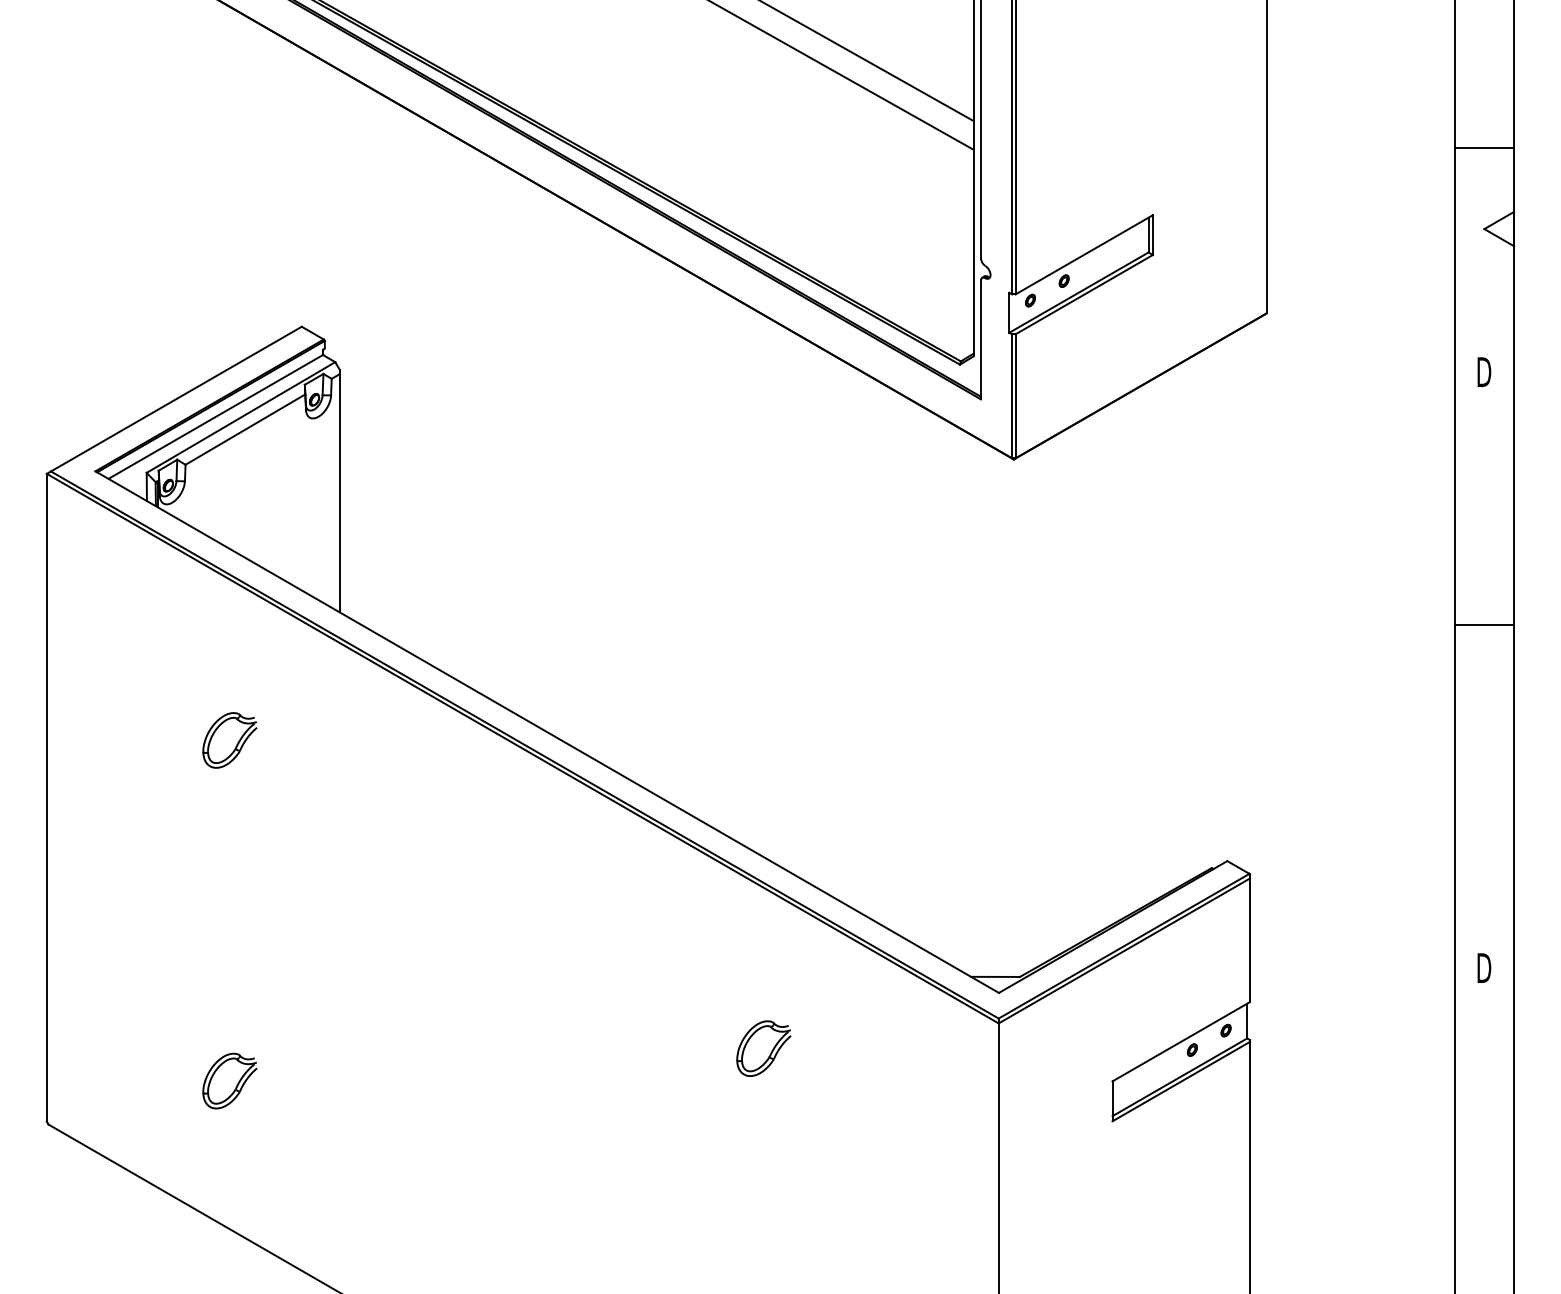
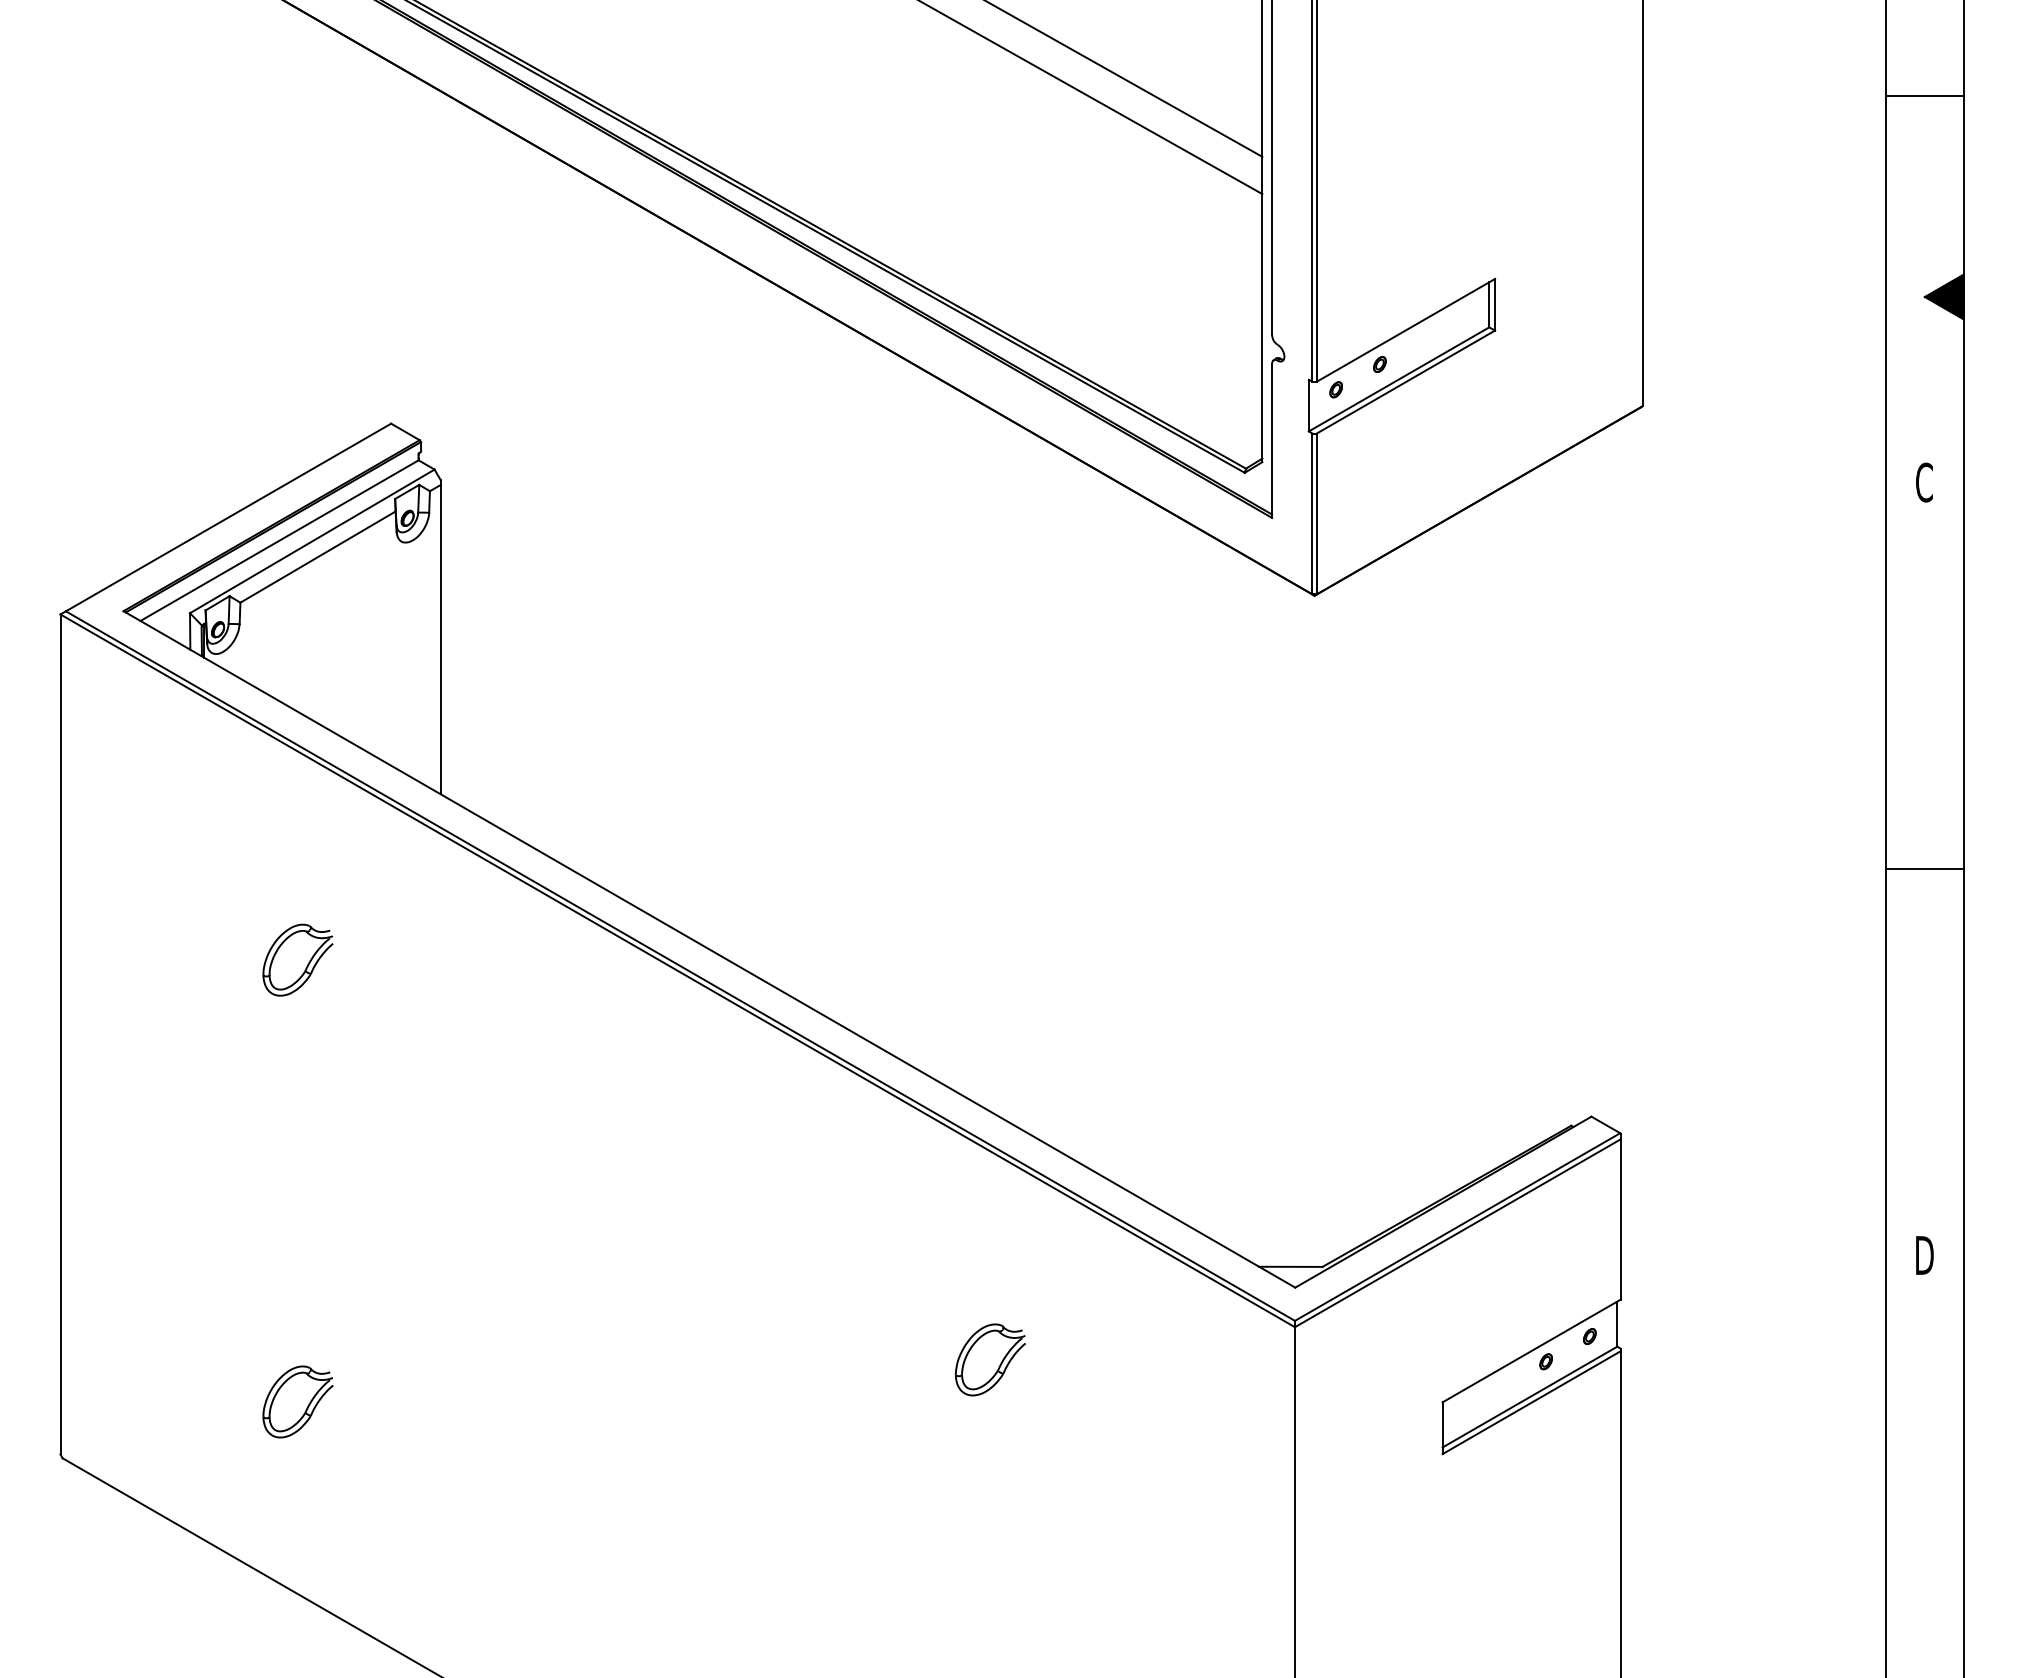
line: (1484, 148) -> (1925, 96), moved
fill: (1499, 228) -> (1944, 296), added
text: (1484, 371) -> (1925, 481), D -> C
line: (1484, 625) -> (1925, 869), moved

